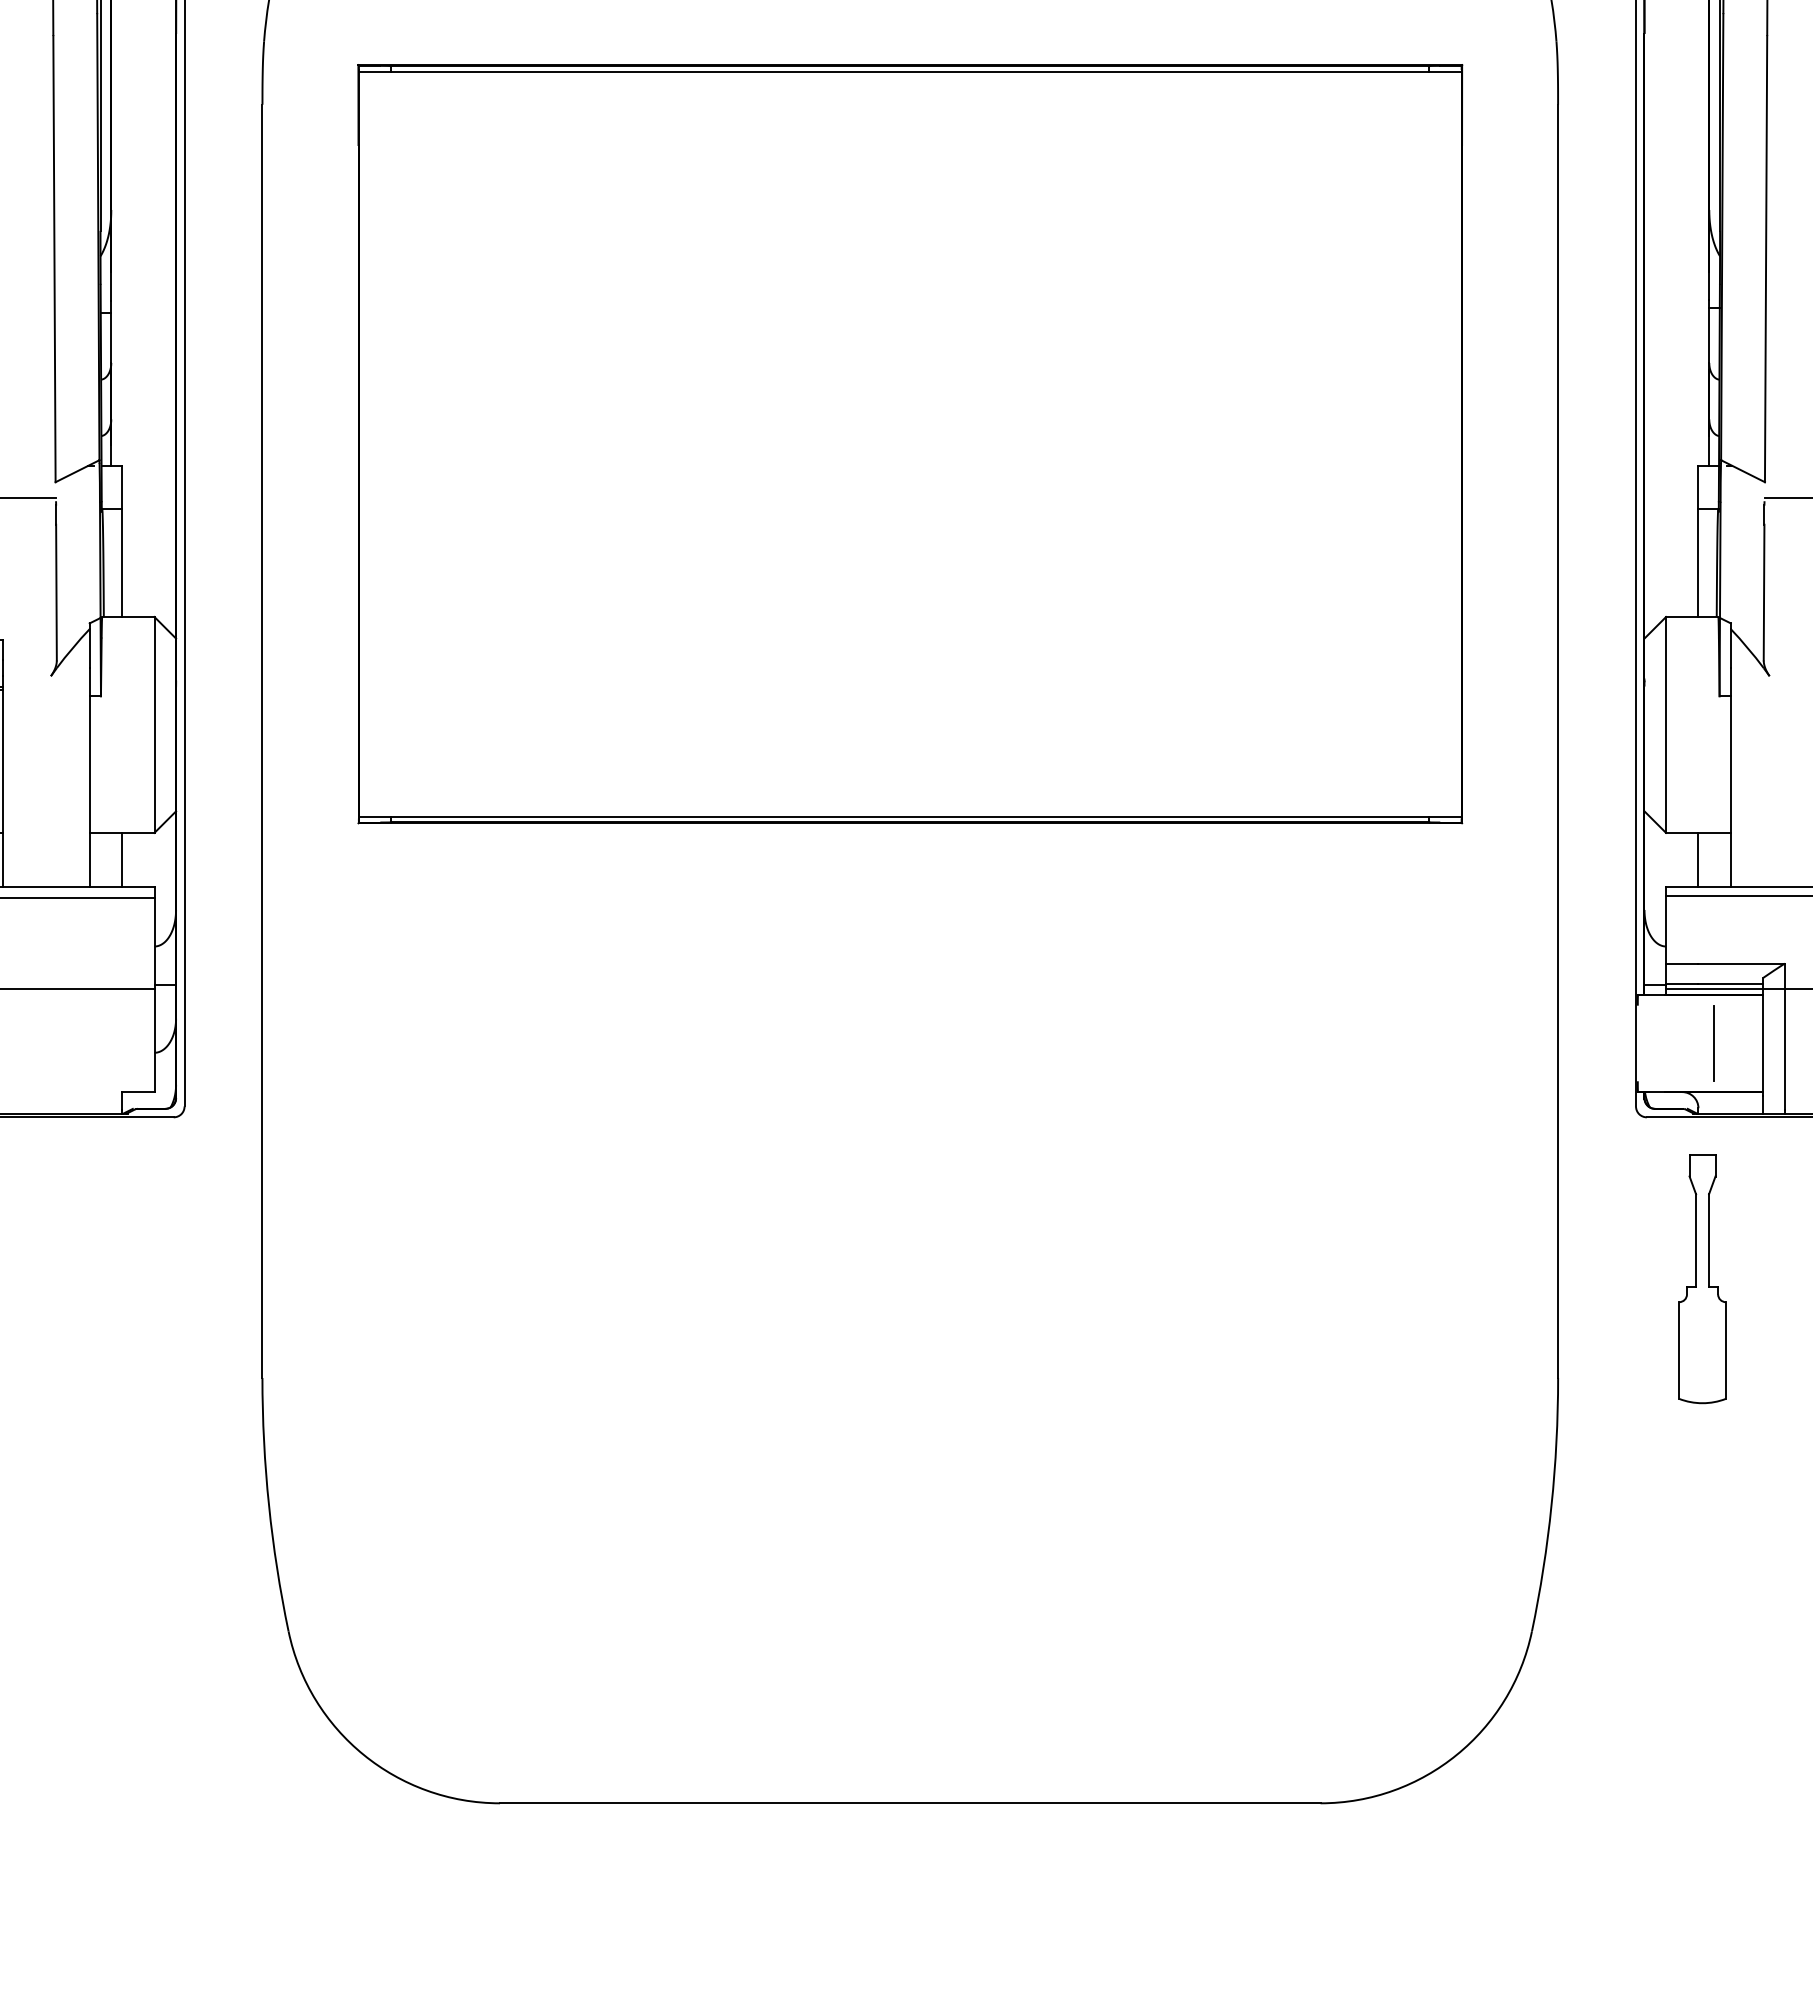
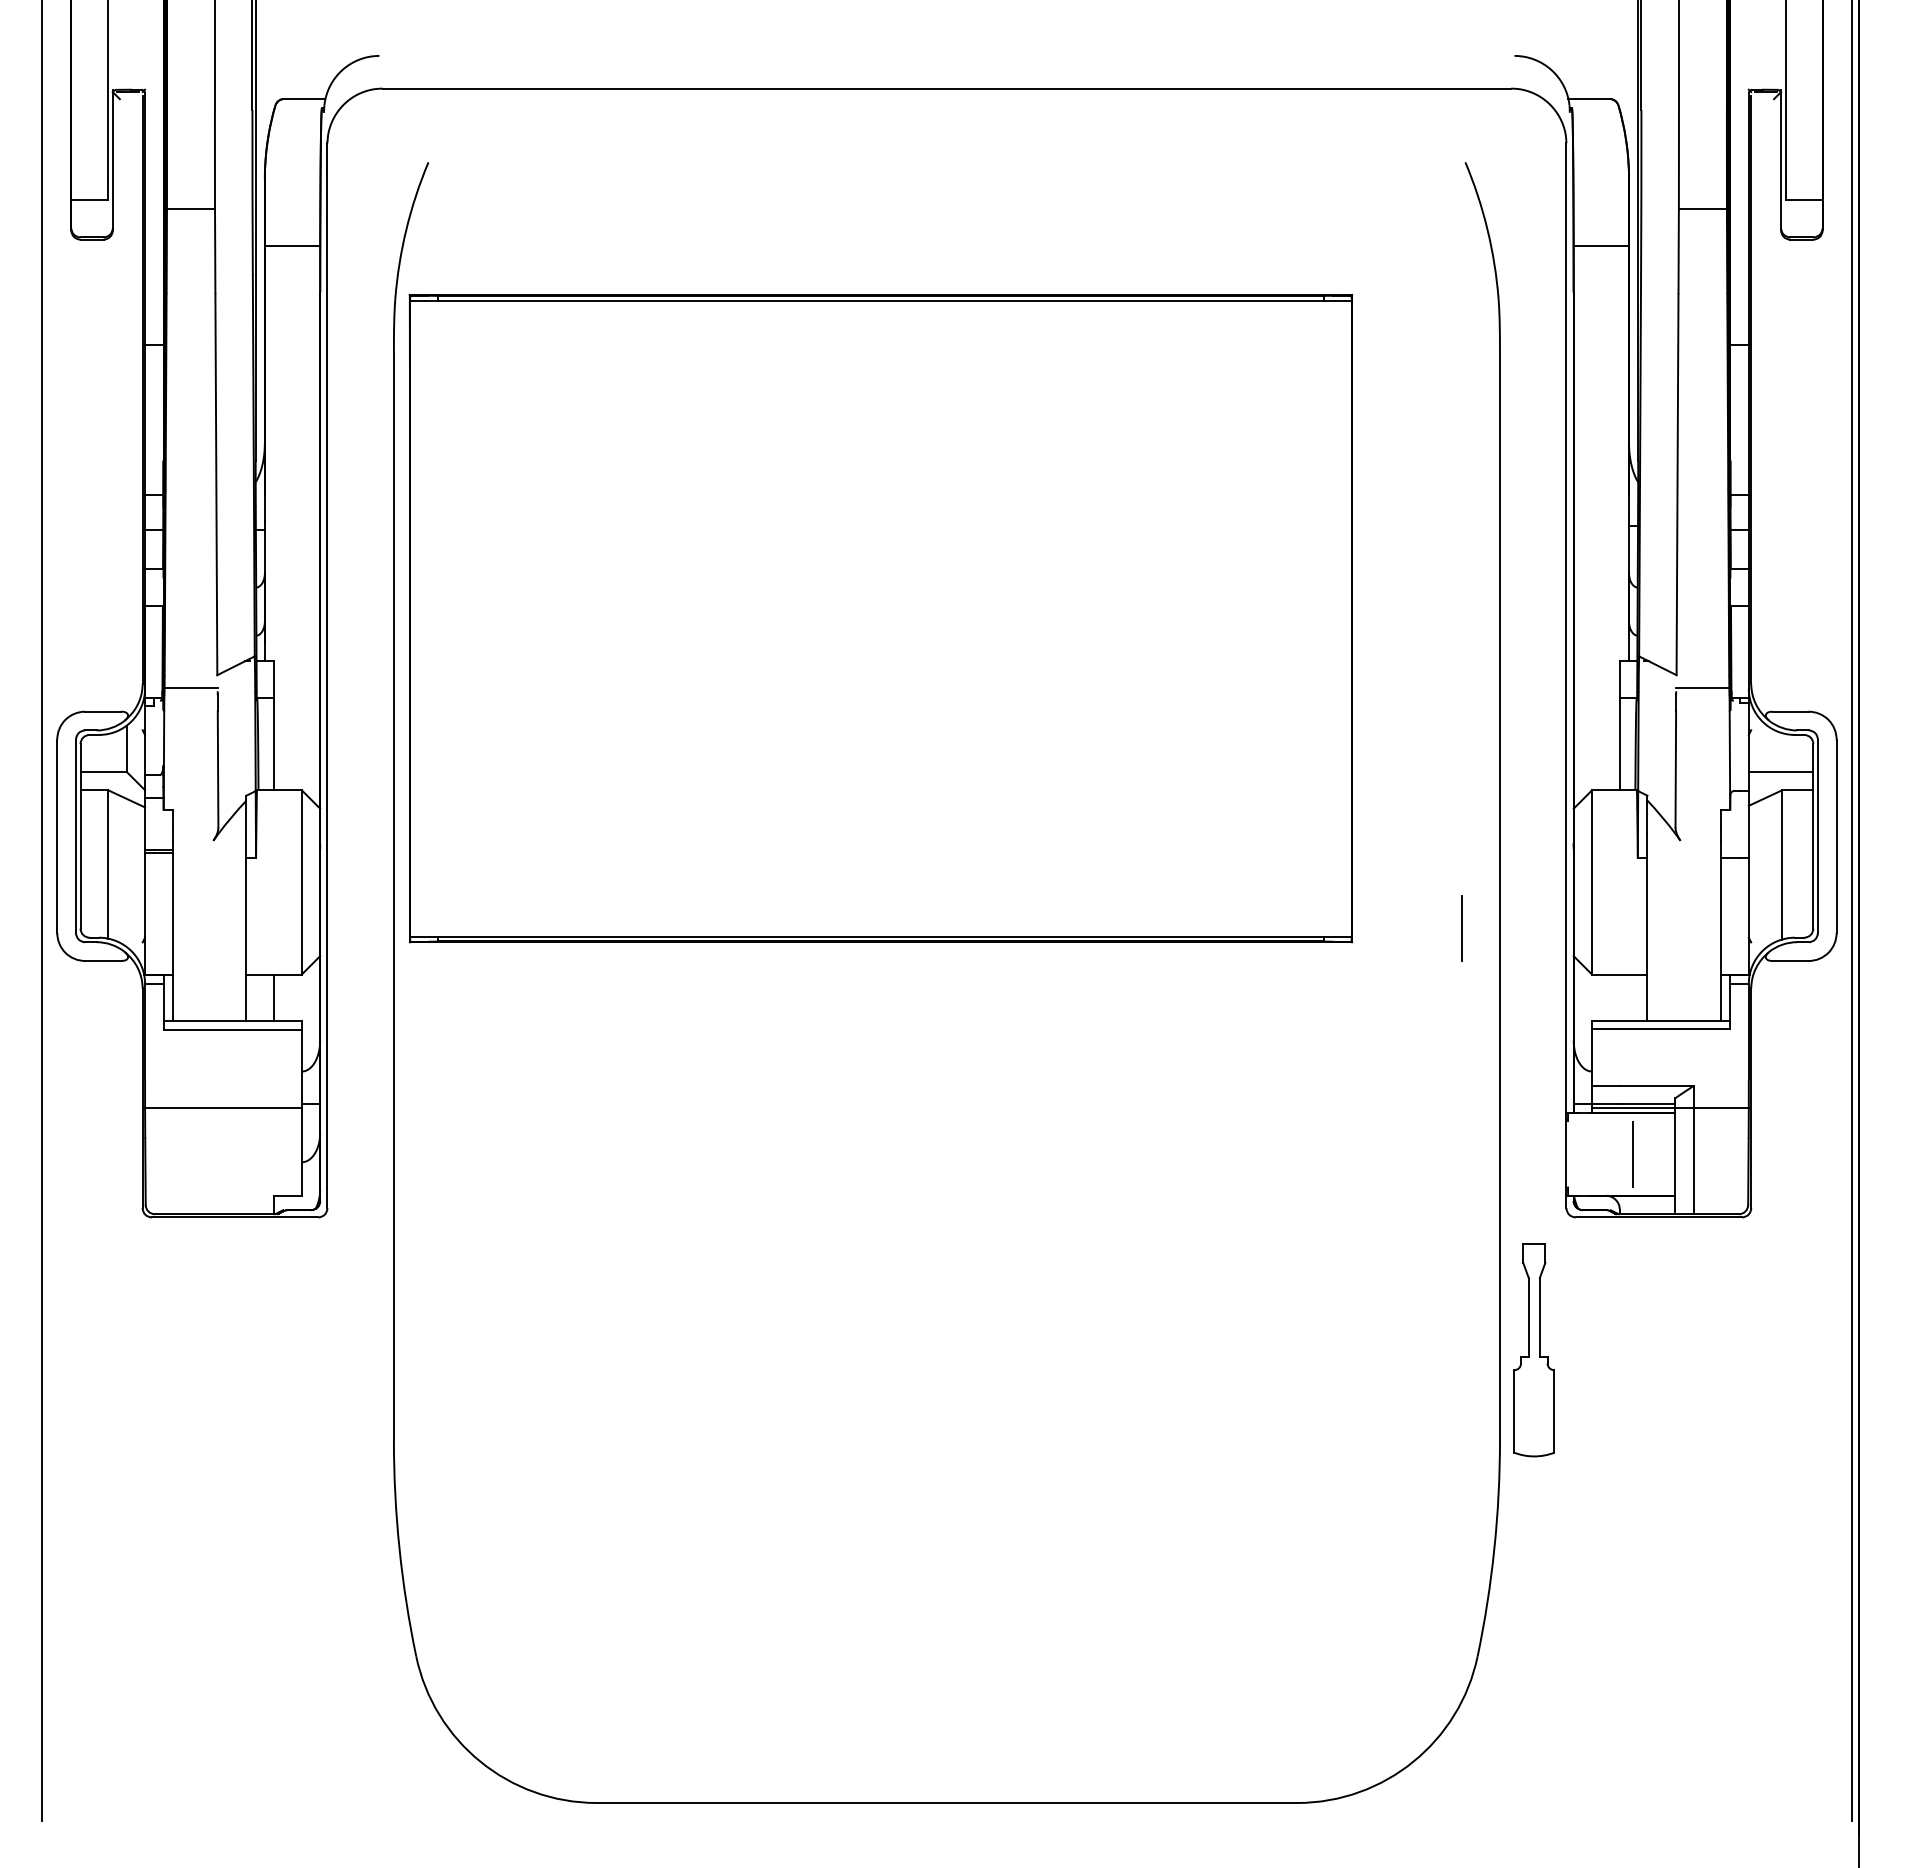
part: (909, 443) -> (880, 618), moved
line: (1513, 778) -> (1461, 928), added
line: (1698, 859) -> (1619, 997), removed
part: (1701, 1279) -> (1533, 1350), moved

